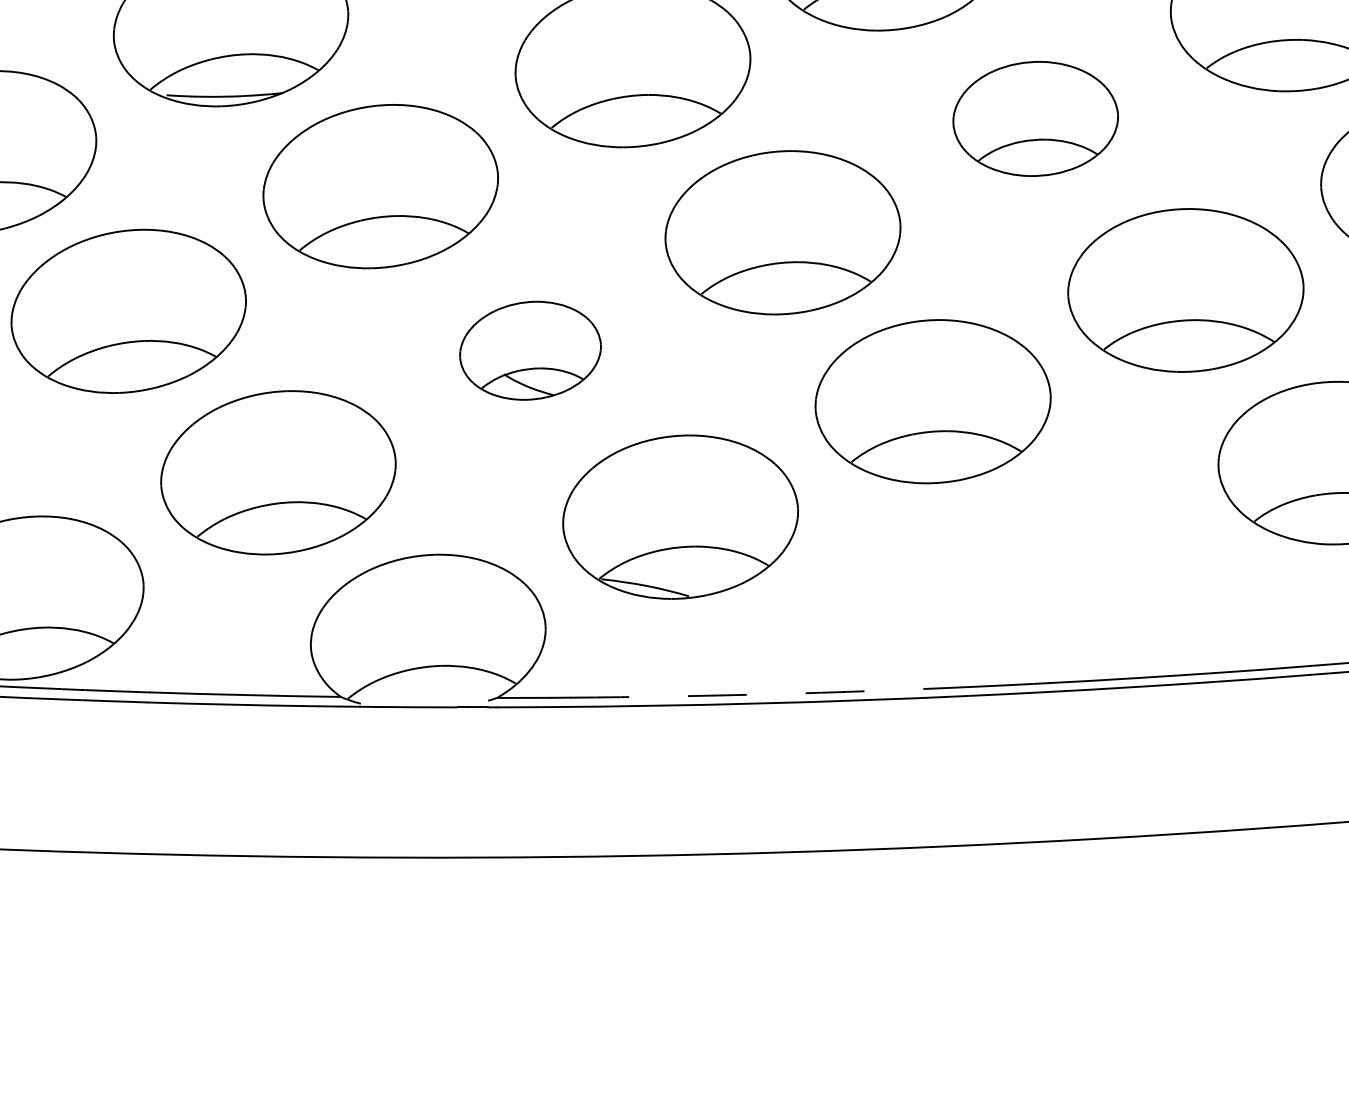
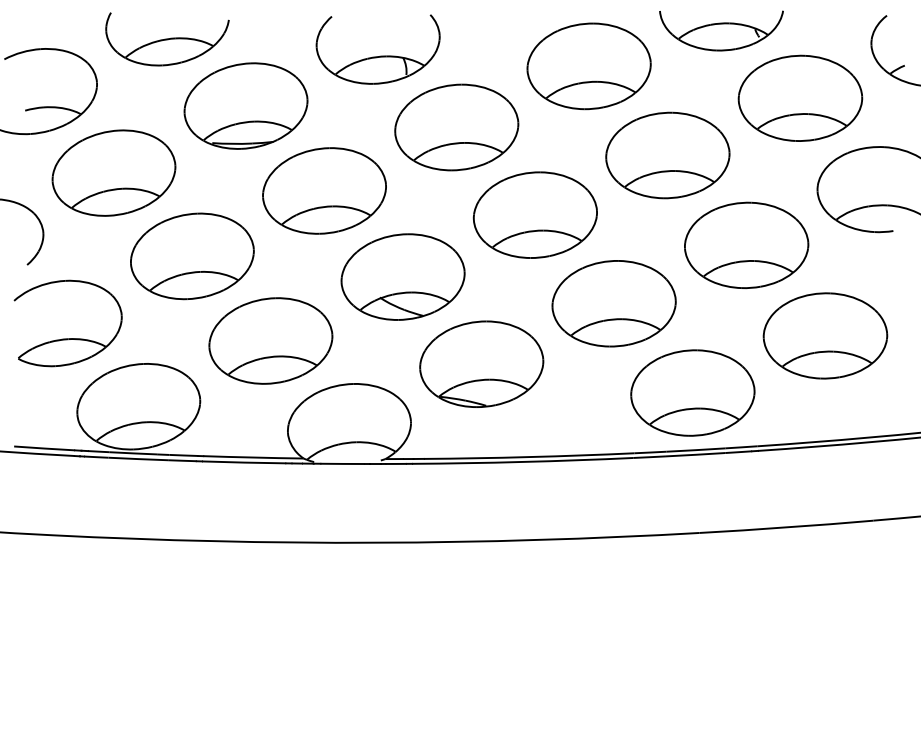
part: (1034, 118) -> (667, 155), size x1.43
part: (529, 349) -> (402, 276), size x1.67
part: (1082, 570) -> (692, 392), added
arc: (771, 694) -> (529, 457), dashed -> solid

